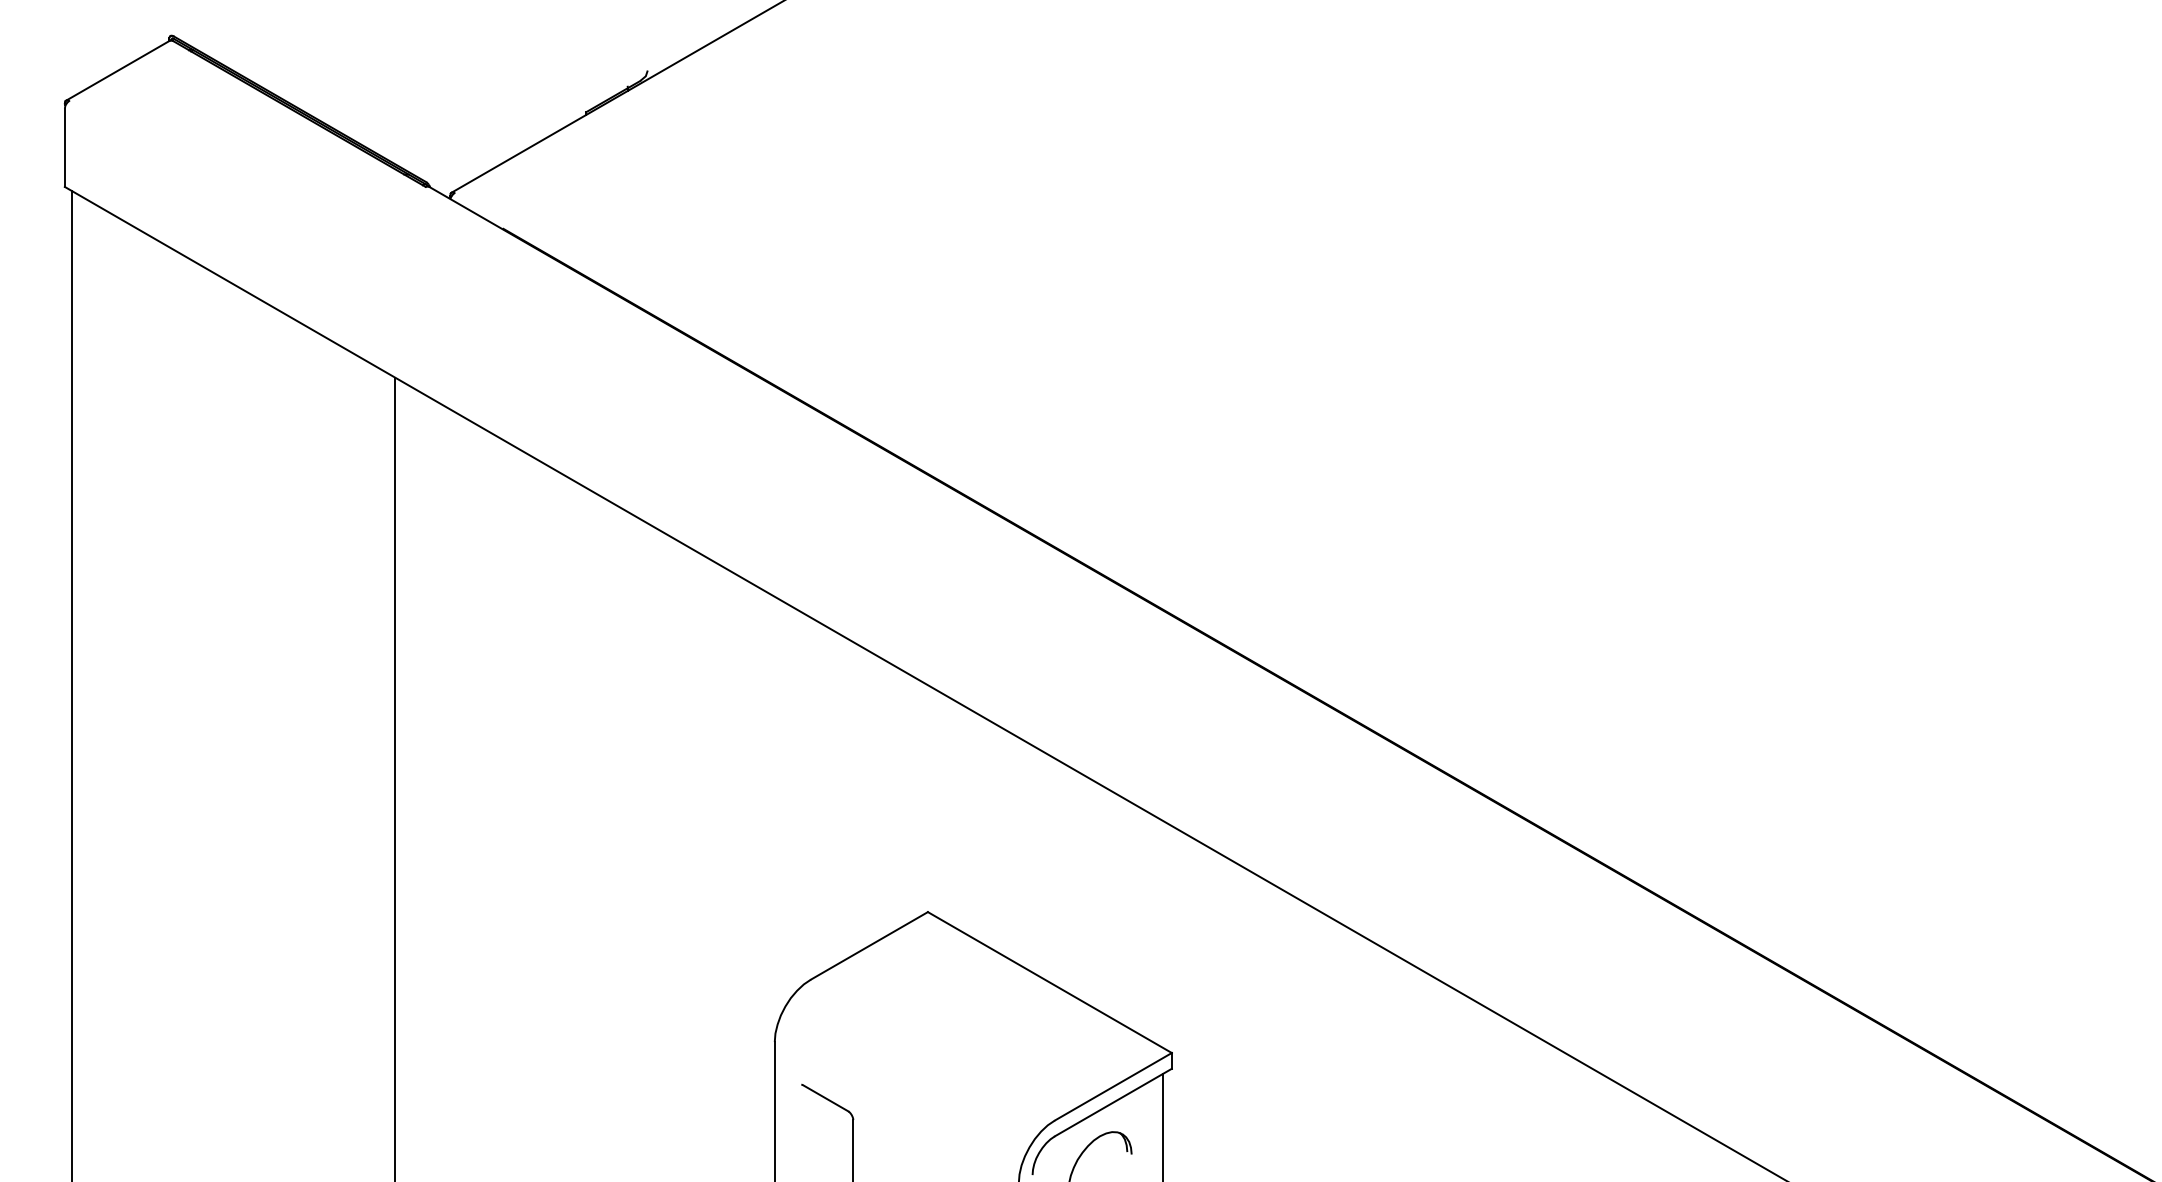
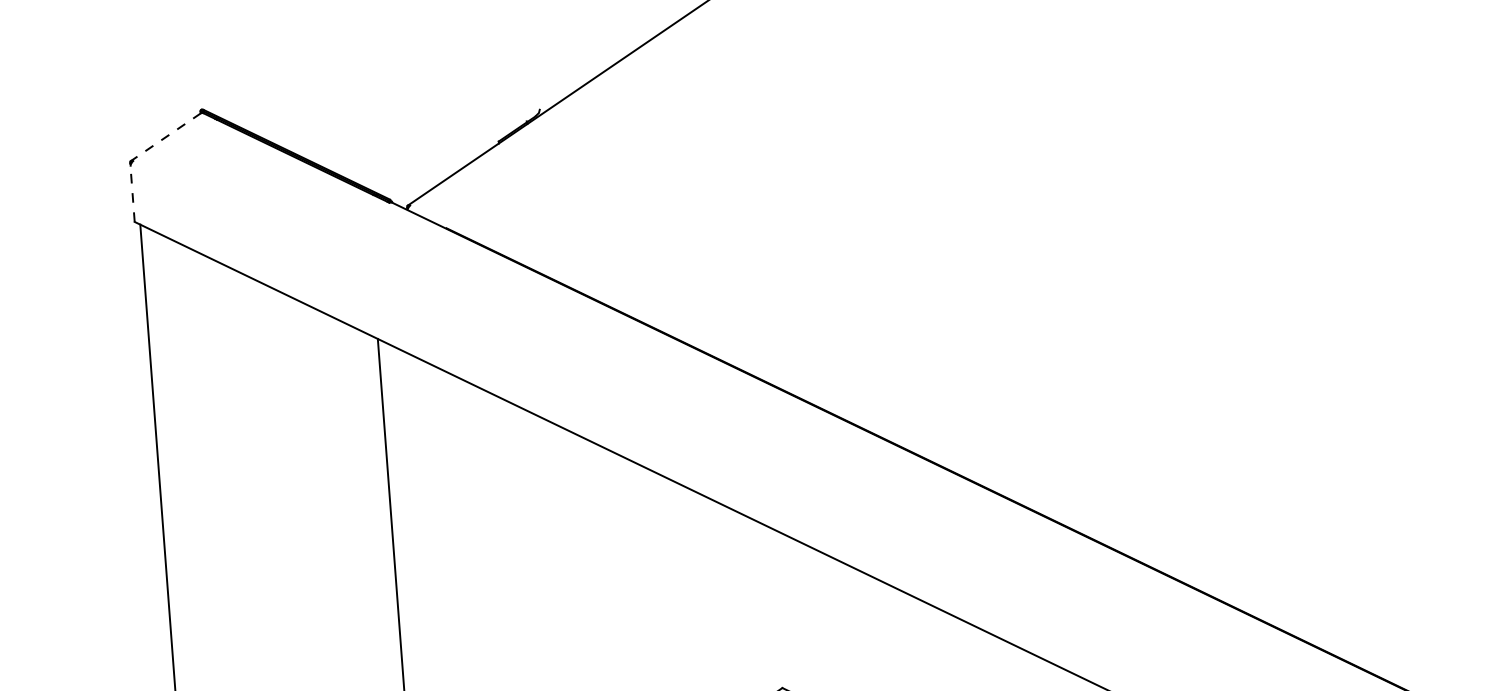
line: (118, 70) -> (166, 136), solid -> dashed
line: (64, 147) -> (132, 194), solid -> dashed

